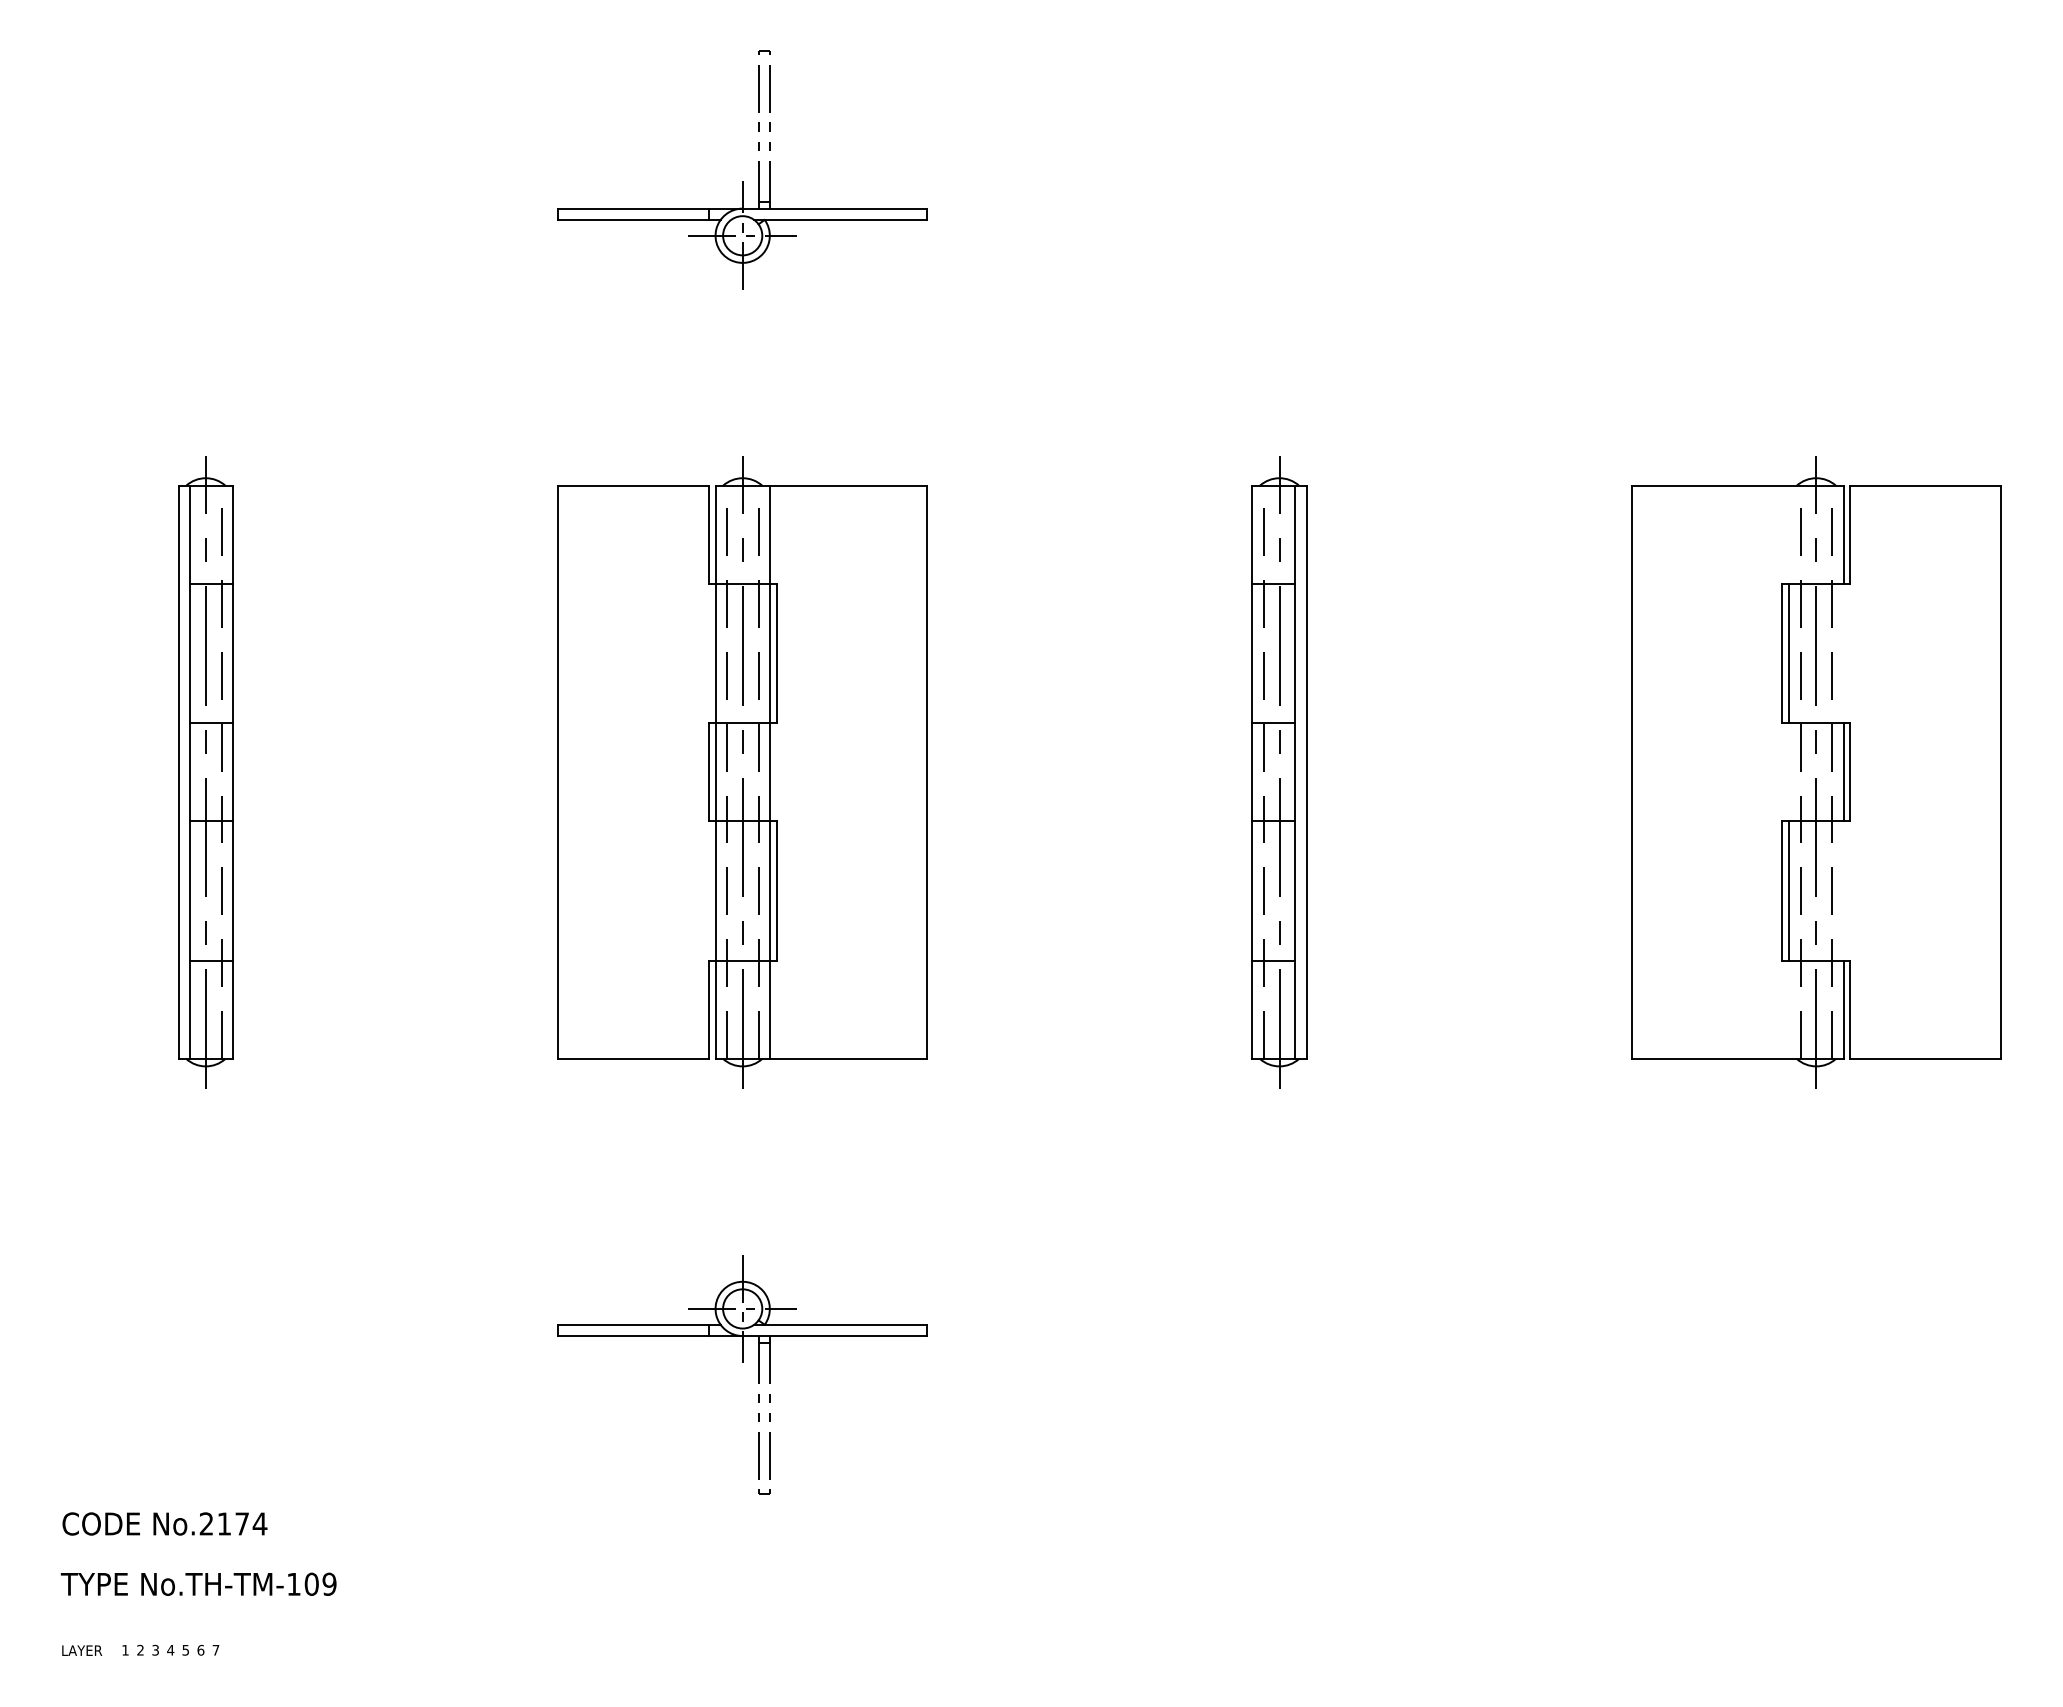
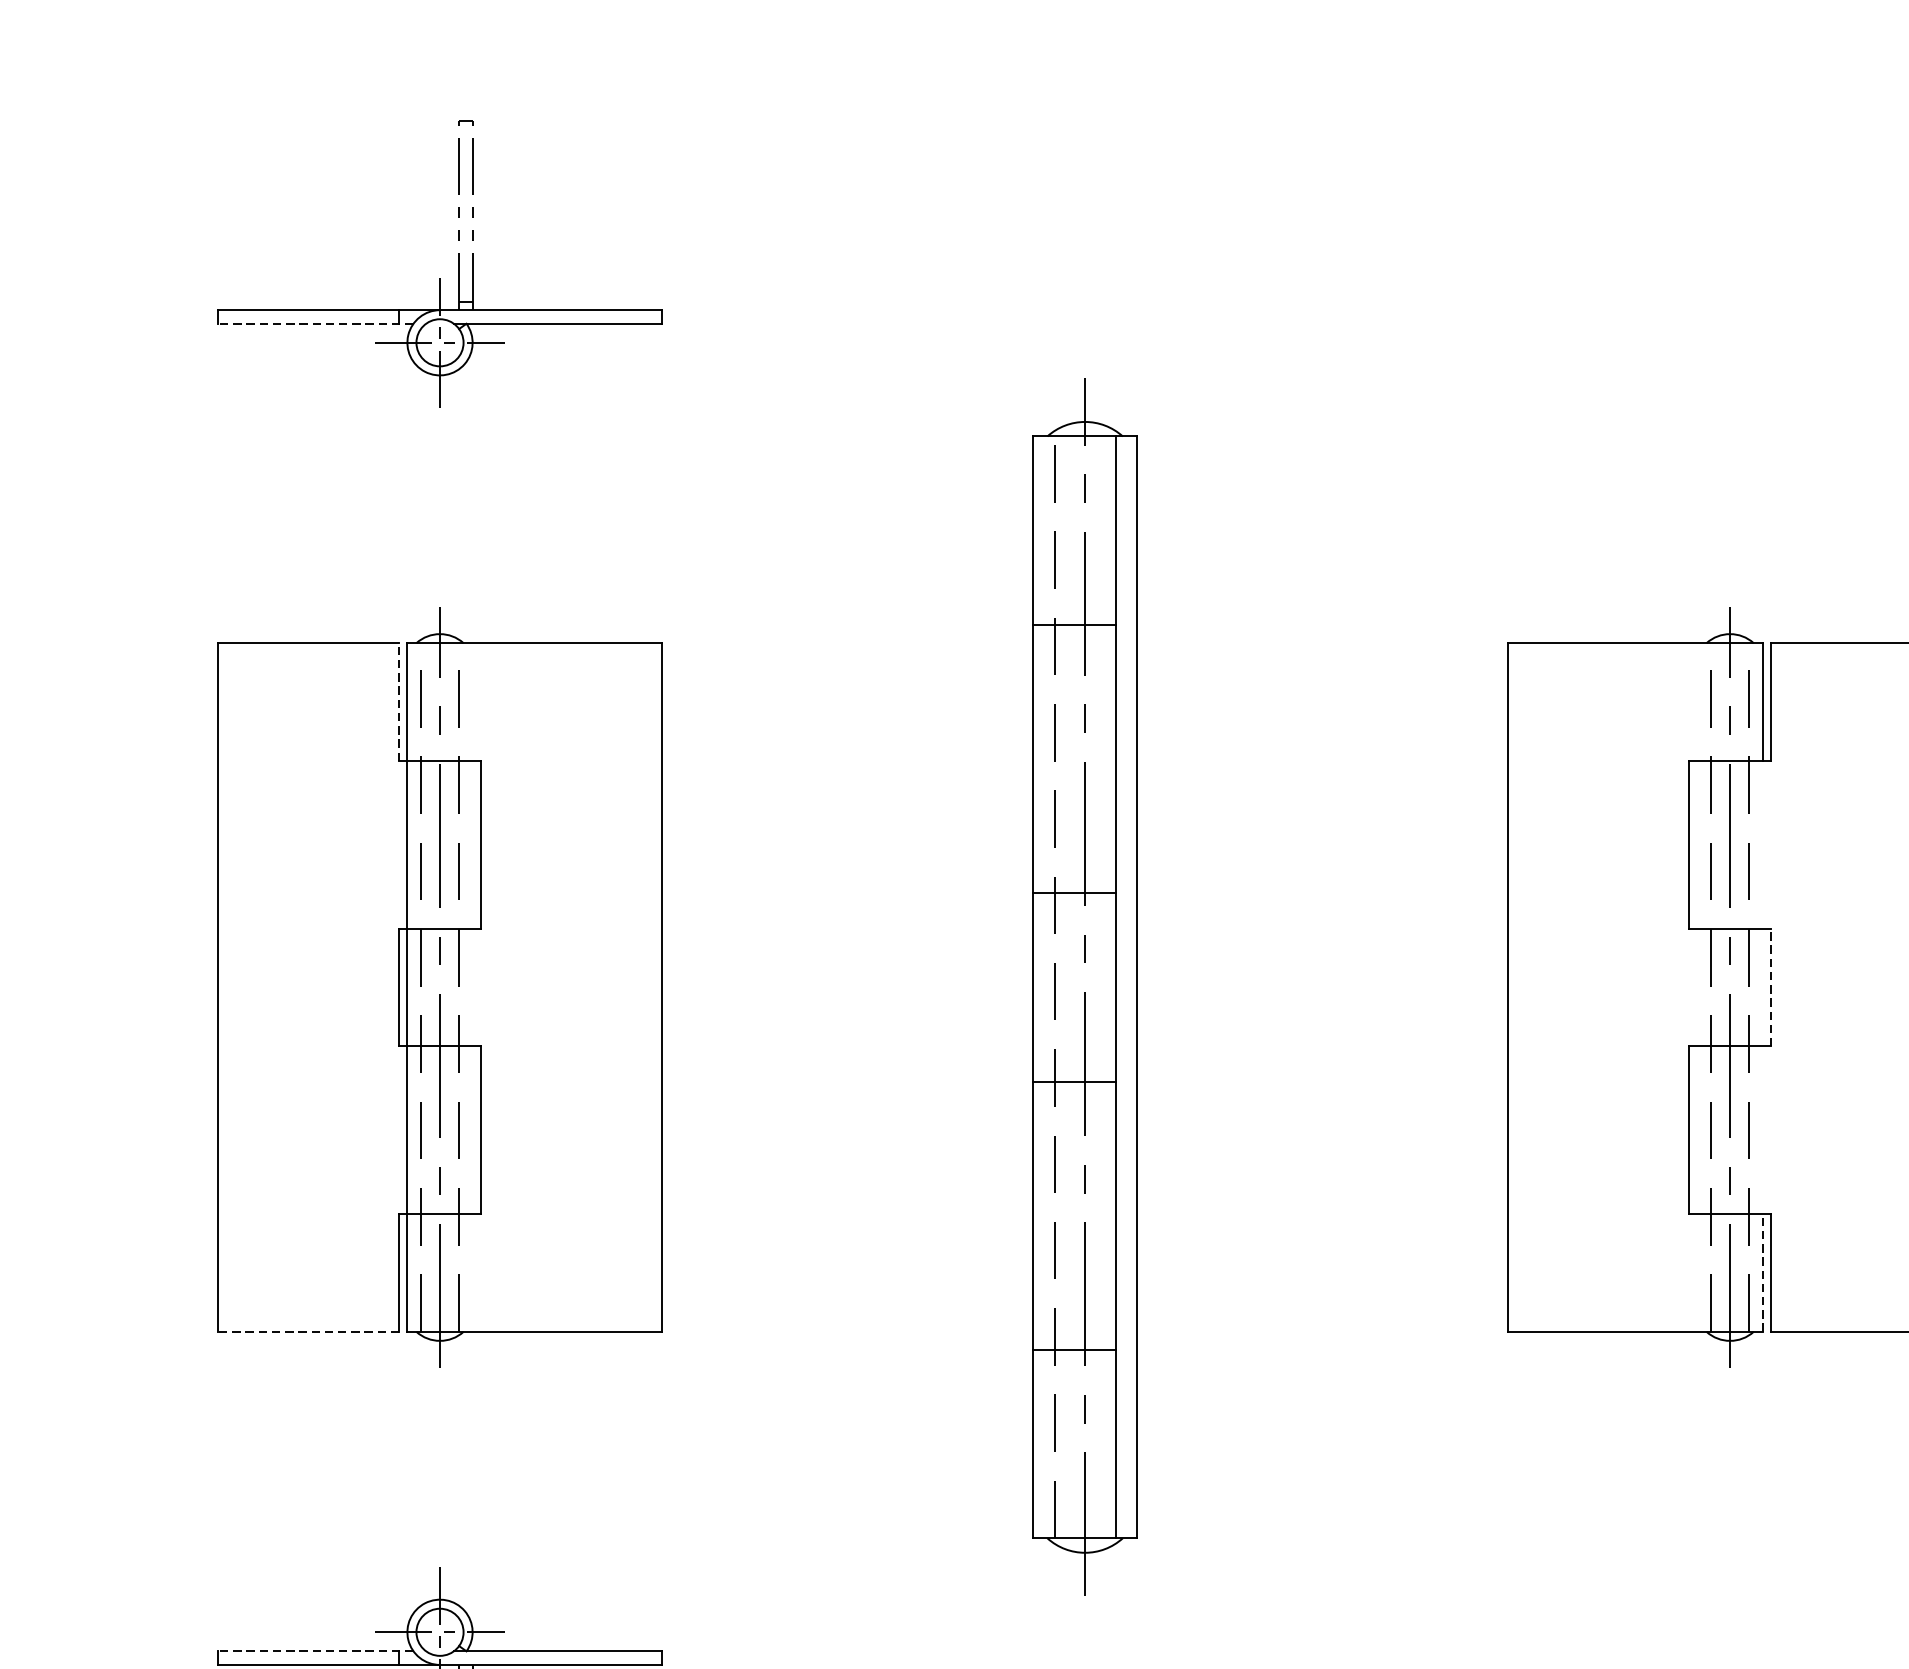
line: (638, 219) -> (314, 323), solid -> dashed
line: (708, 534) -> (398, 701), solid -> dashed
line: (1789, 653) -> (1697, 844), removed
line: (769, 771) -> (472, 986), removed
line: (1850, 771) -> (1771, 986), solid -> dashed
part: (1279, 772) -> (1085, 987), size x1.6
line: (1843, 772) -> (1762, 987), removed
line: (1789, 890) -> (1697, 1129), removed
line: (1843, 1009) -> (1762, 1272), solid -> dashed
line: (632, 1058) -> (307, 1331), solid -> dashed
line: (638, 1324) -> (314, 1651), solid -> dashed

